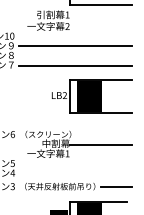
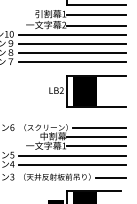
line: (100, 15) -> (95, 14), added
line: (100, 26) -> (95, 25), added
line: (75, 36) -> (71, 34), added
line: (75, 56) -> (71, 53), added
line: (104, 135) -> (99, 128), added
line: (100, 154) -> (95, 146), added
line: (75, 163) -> (71, 155), added
line: (75, 173) -> (71, 164), added

